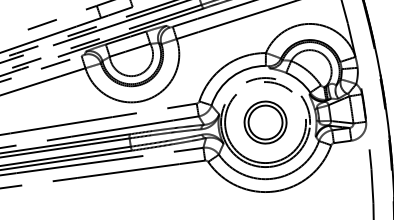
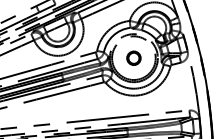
part: (264, 123) -> (133, 58), size x0.6

